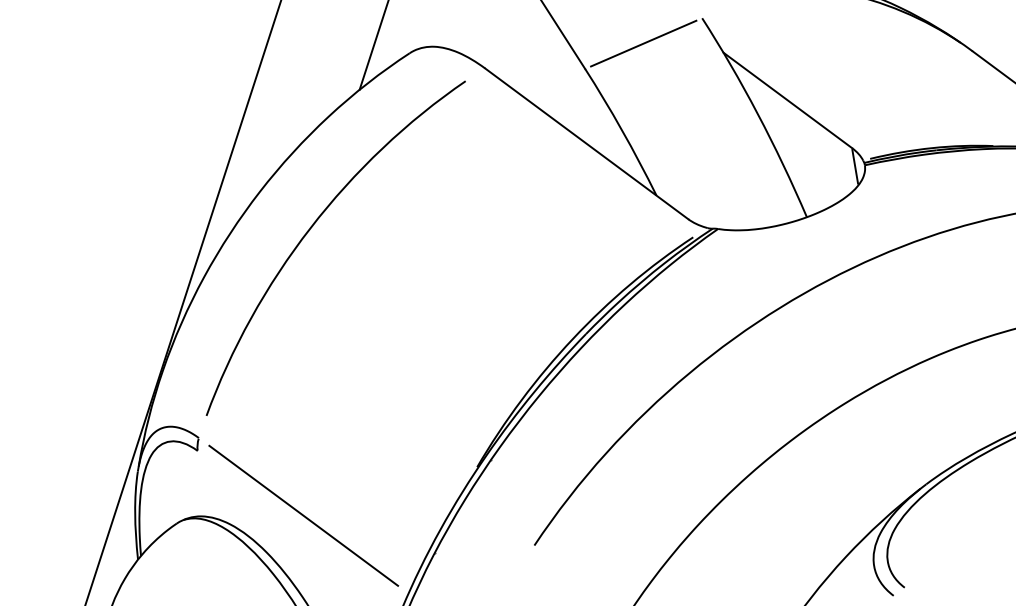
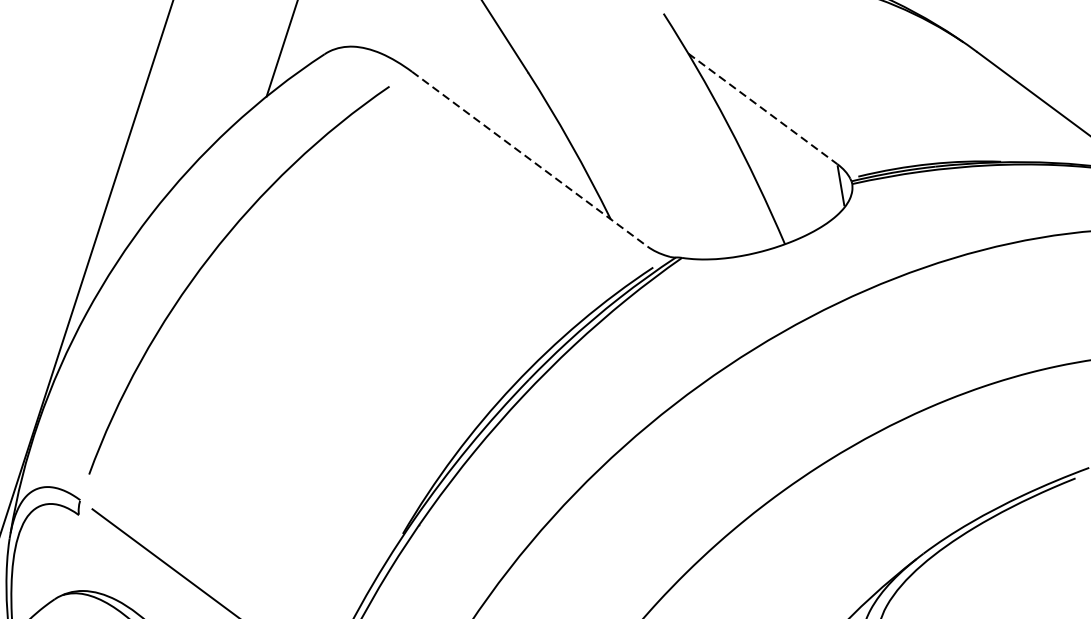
line: (643, 43) -> (595, 42), removed
line: (788, 100) -> (763, 108), solid -> dashed
line: (587, 144) -> (530, 159), solid -> dashed

